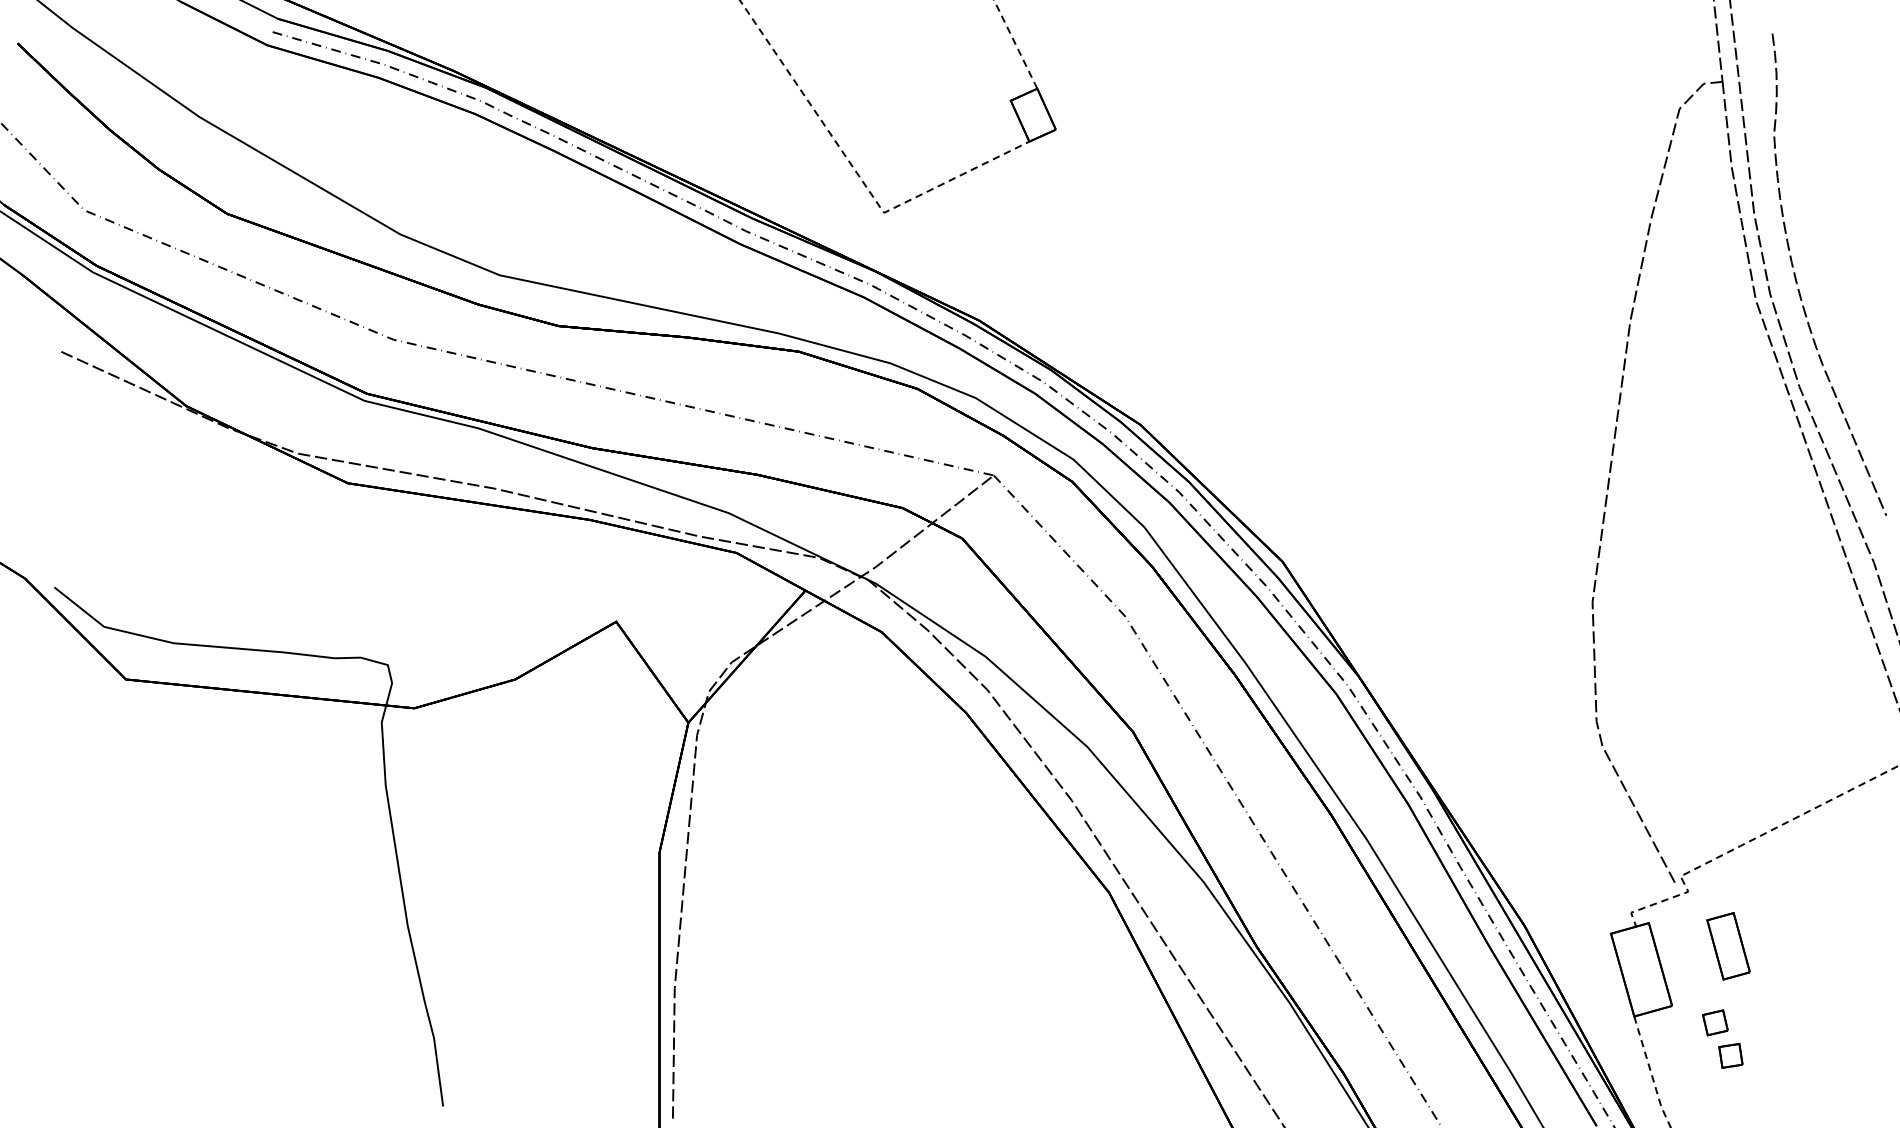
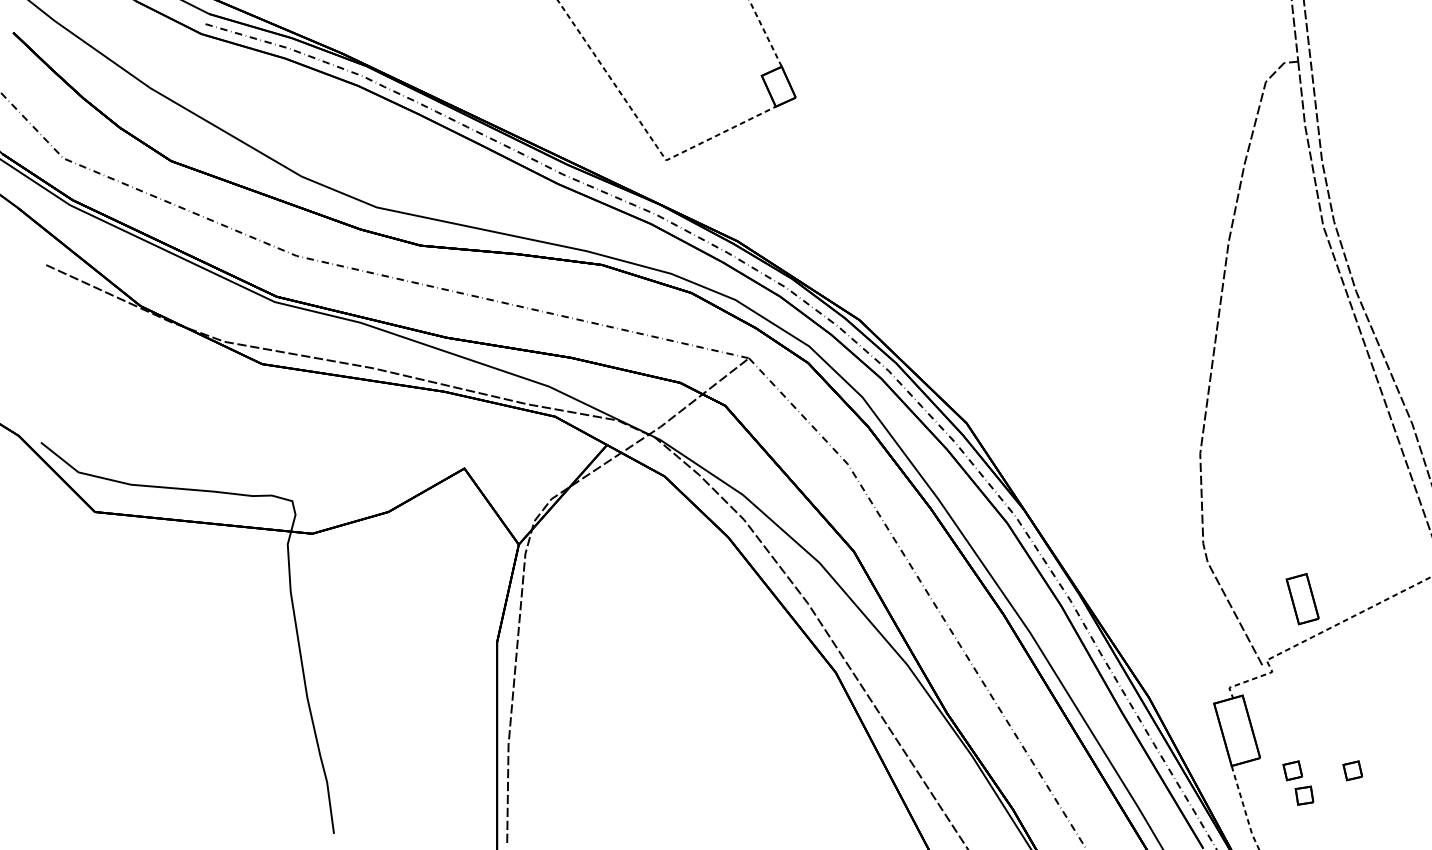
curve: (1798, 283) -> (1355, 213), removed
part: (1728, 946) -> (1302, 599), moved
part: (1794, 1022) -> (1352, 770), added

